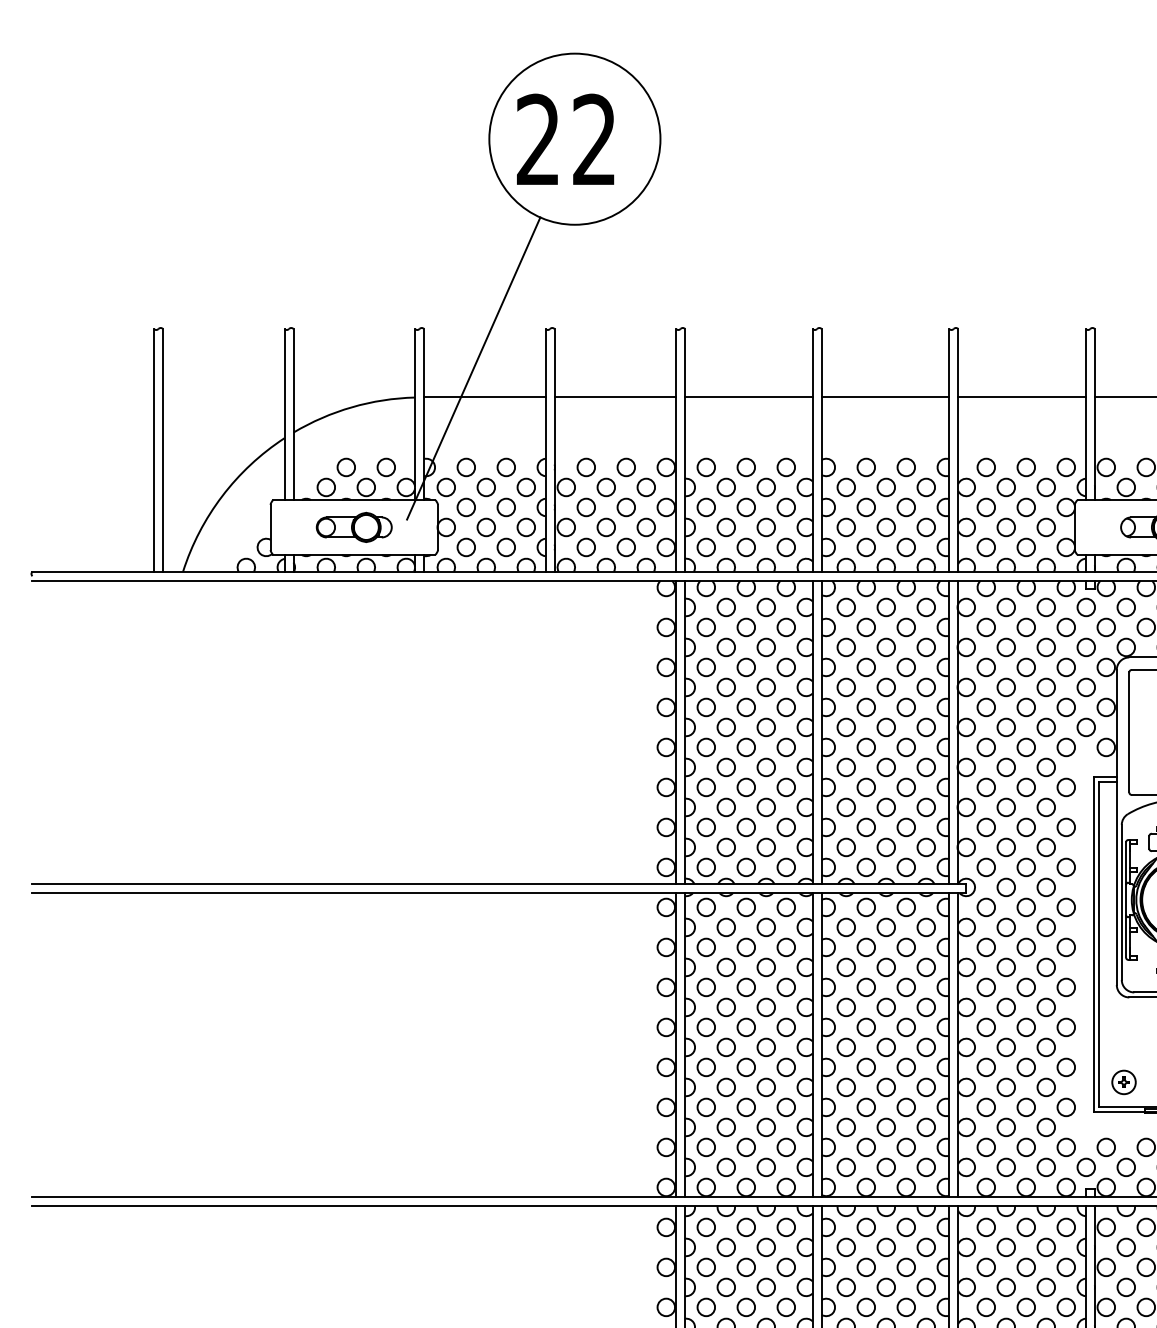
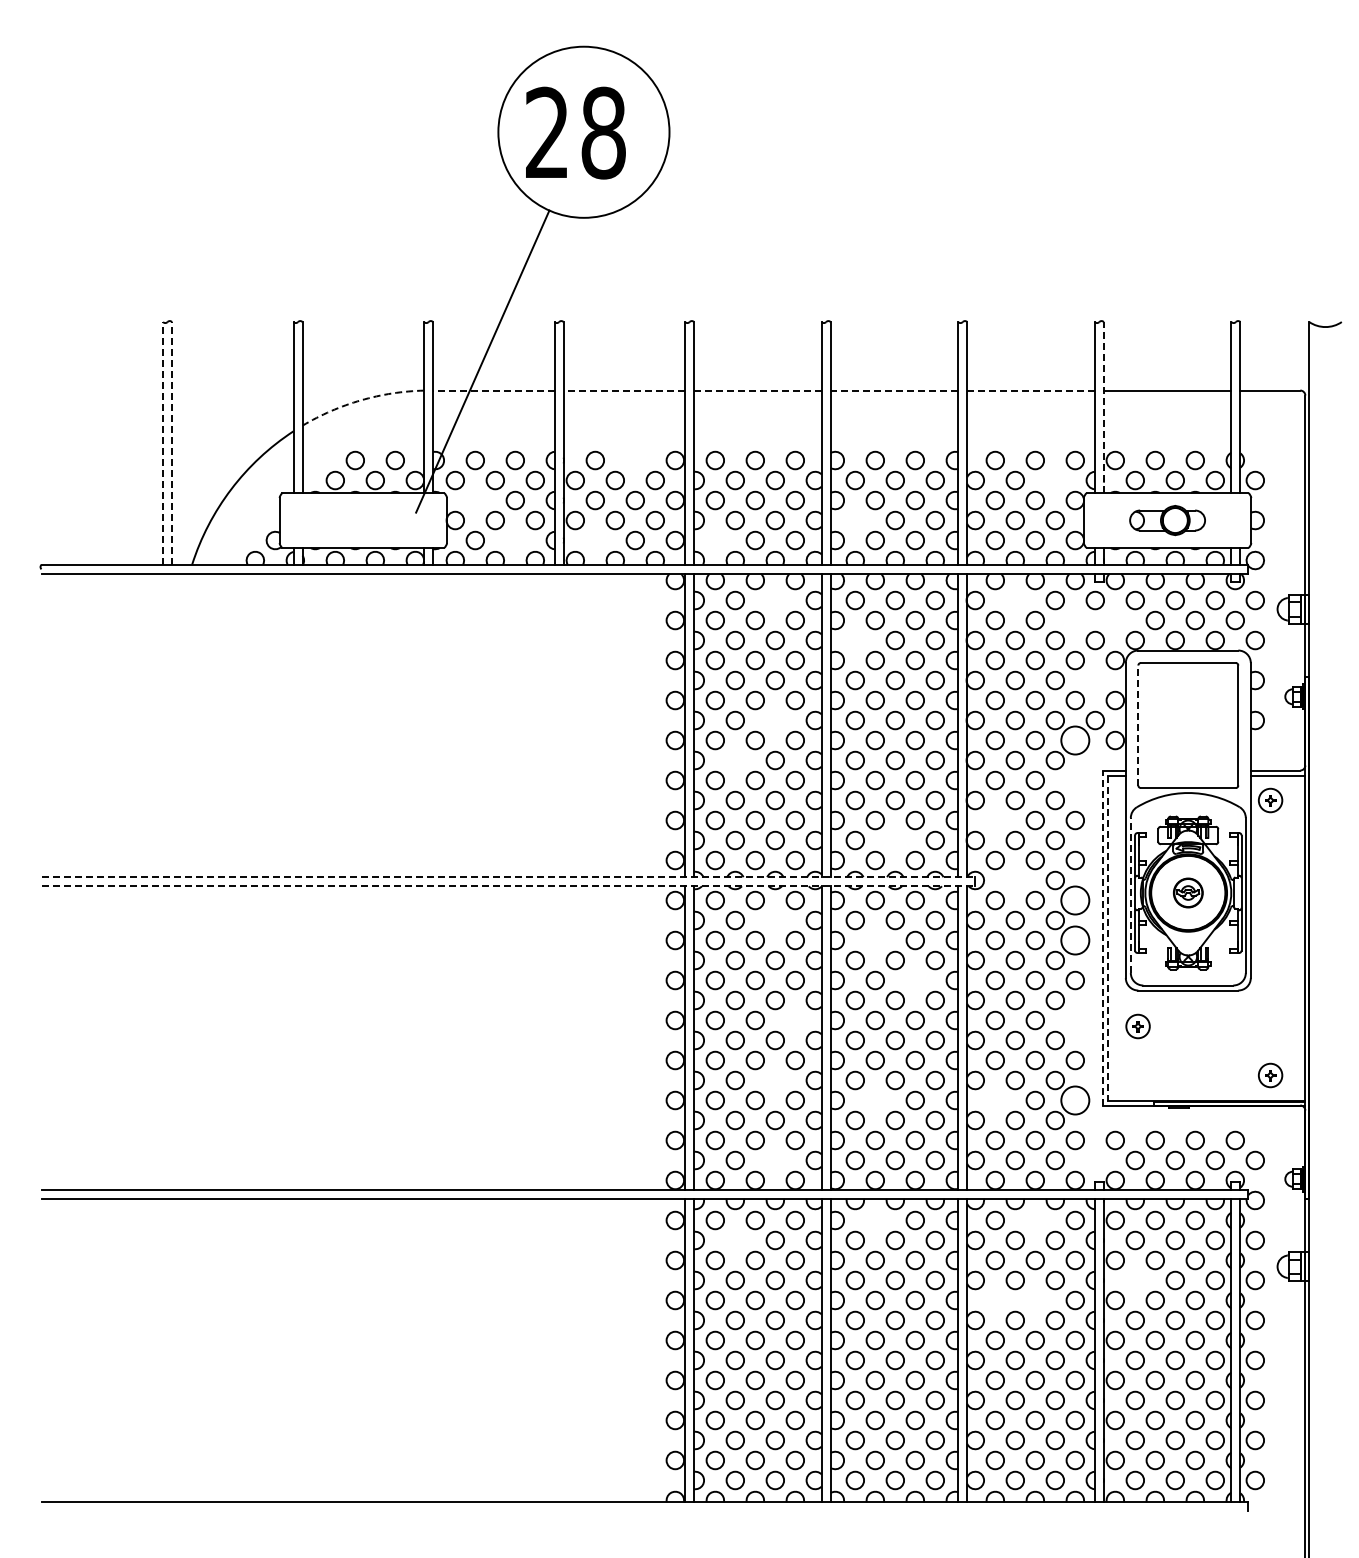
text: (594, 139) -> (603, 132), 22 -> 28
line: (484, 397) -> (493, 390), solid -> dashed
line: (615, 397) -> (624, 390), solid -> dashed
line: (748, 397) -> (757, 390), solid -> dashed
line: (885, 397) -> (894, 390), solid -> dashed
line: (1022, 397) -> (1031, 390), solid -> dashed
arc: (352, 407) -> (361, 400), solid -> dashed
line: (1094, 414) -> (1103, 407), solid -> dashed
line: (154, 449) -> (163, 442), solid -> dashed
line: (163, 449) -> (172, 442), solid -> dashed
circle: (625, 467) -> (634, 460), removed
circle: (1045, 487) -> (1054, 480), removed
circle: (465, 507) -> (474, 500), removed
part: (354, 527) -> (363, 520), removed
circle: (845, 527) -> (854, 520), removed
circle: (505, 547) -> (514, 540), removed
circle: (585, 547) -> (594, 540), removed
circle: (705, 547) -> (714, 540), removed
circle: (765, 607) -> (774, 600), removed
circle: (1005, 607) -> (1014, 600), removed
circle: (1065, 627) -> (1074, 620), removed
circle: (1105, 627) -> (1114, 620), removed
circle: (845, 647) -> (854, 640), removed
circle: (1085, 687) -> (1094, 680), removed
circle: (765, 727) -> (774, 720), removed
line: (1129, 732) -> (1138, 725), solid -> dashed
circle: (1066, 747) -> (1075, 740), size x1.6
circle: (725, 767) -> (734, 760), removed
circle: (1065, 787) -> (1074, 780), removed
circle: (985, 827) -> (994, 820), removed
circle: (885, 847) -> (894, 840), removed
line: (499, 884) -> (508, 877), solid -> dashed
circle: (1005, 887) -> (1014, 880), removed
line: (499, 893) -> (508, 886), solid -> dashed
line: (1121, 902) -> (1130, 895), solid -> dashed
circle: (1066, 907) -> (1075, 900), size x1.6
circle: (765, 927) -> (774, 920), removed
line: (1093, 944) -> (1102, 937), solid -> dashed
line: (1099, 945) -> (1108, 938), solid -> dashed
circle: (865, 947) -> (874, 940), removed
circle: (1066, 947) -> (1075, 940), size x1.6
circle: (905, 987) -> (914, 980), removed
circle: (785, 1027) -> (794, 1020), removed
circle: (1065, 1027) -> (1074, 1020), removed
part: (1123, 1082) -> (1137, 1026), moved
circle: (765, 1087) -> (774, 1080), removed
circle: (865, 1107) -> (874, 1100), removed
circle: (985, 1107) -> (994, 1100), removed
circle: (1066, 1107) -> (1075, 1100), size x1.6
circle: (765, 1167) -> (774, 1160), removed
circle: (1085, 1167) -> (1094, 1160), removed
circle: (865, 1227) -> (874, 1220), removed
circle: (1025, 1227) -> (1034, 1220), removed
circle: (725, 1247) -> (734, 1240), removed
circle: (1125, 1287) -> (1134, 1280), removed
circle: (985, 1307) -> (994, 1300), removed
circle: (1025, 1307) -> (1034, 1300), removed

